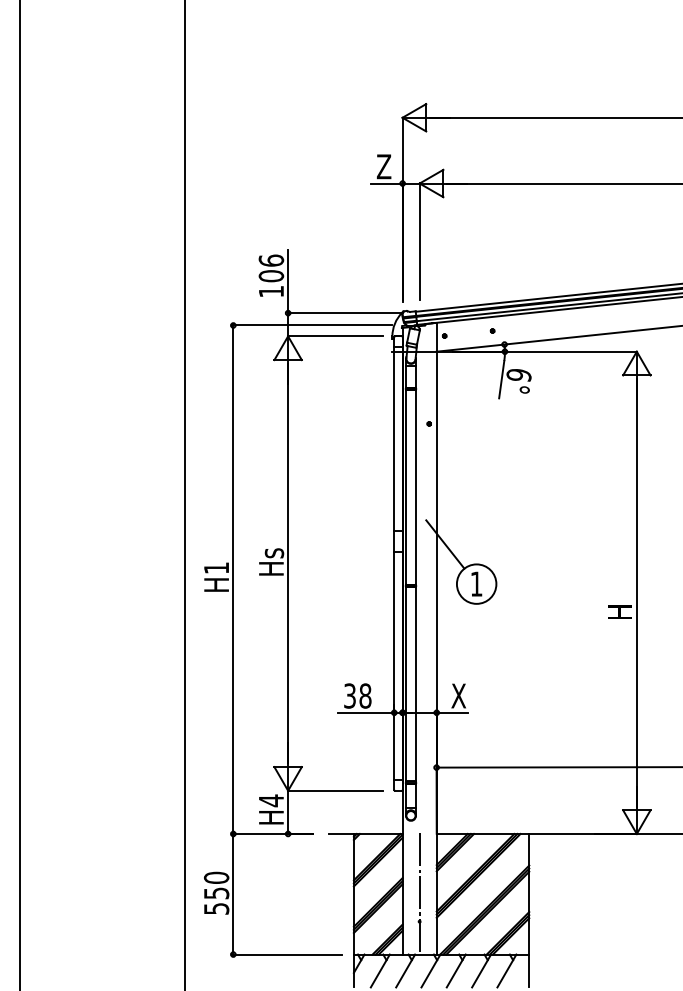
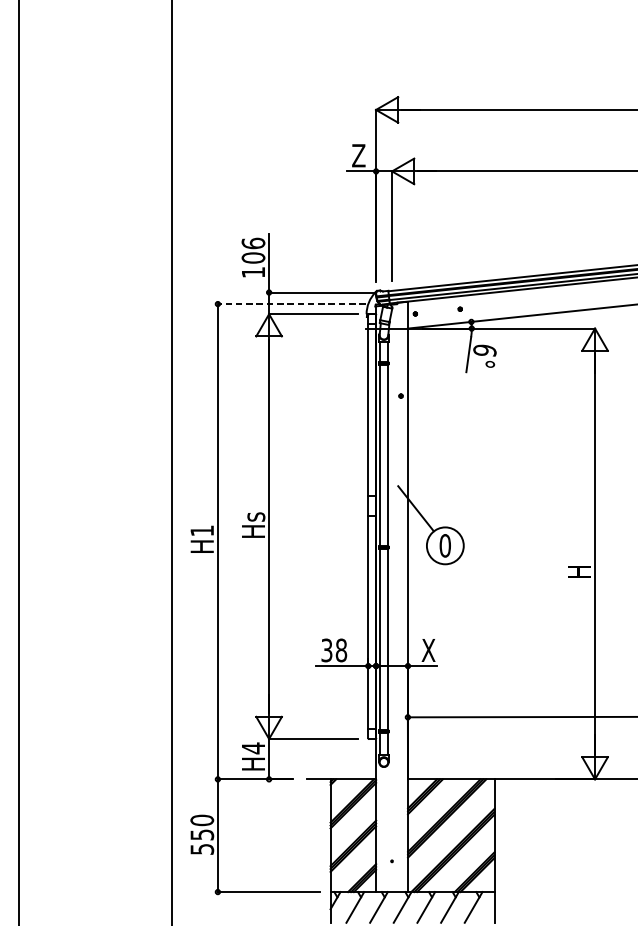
line: (311, 325) -> (290, 304), solid -> dashed
text: (476, 583) -> (445, 545), 1 -> 0
line: (419, 893) -> (391, 835), removed

